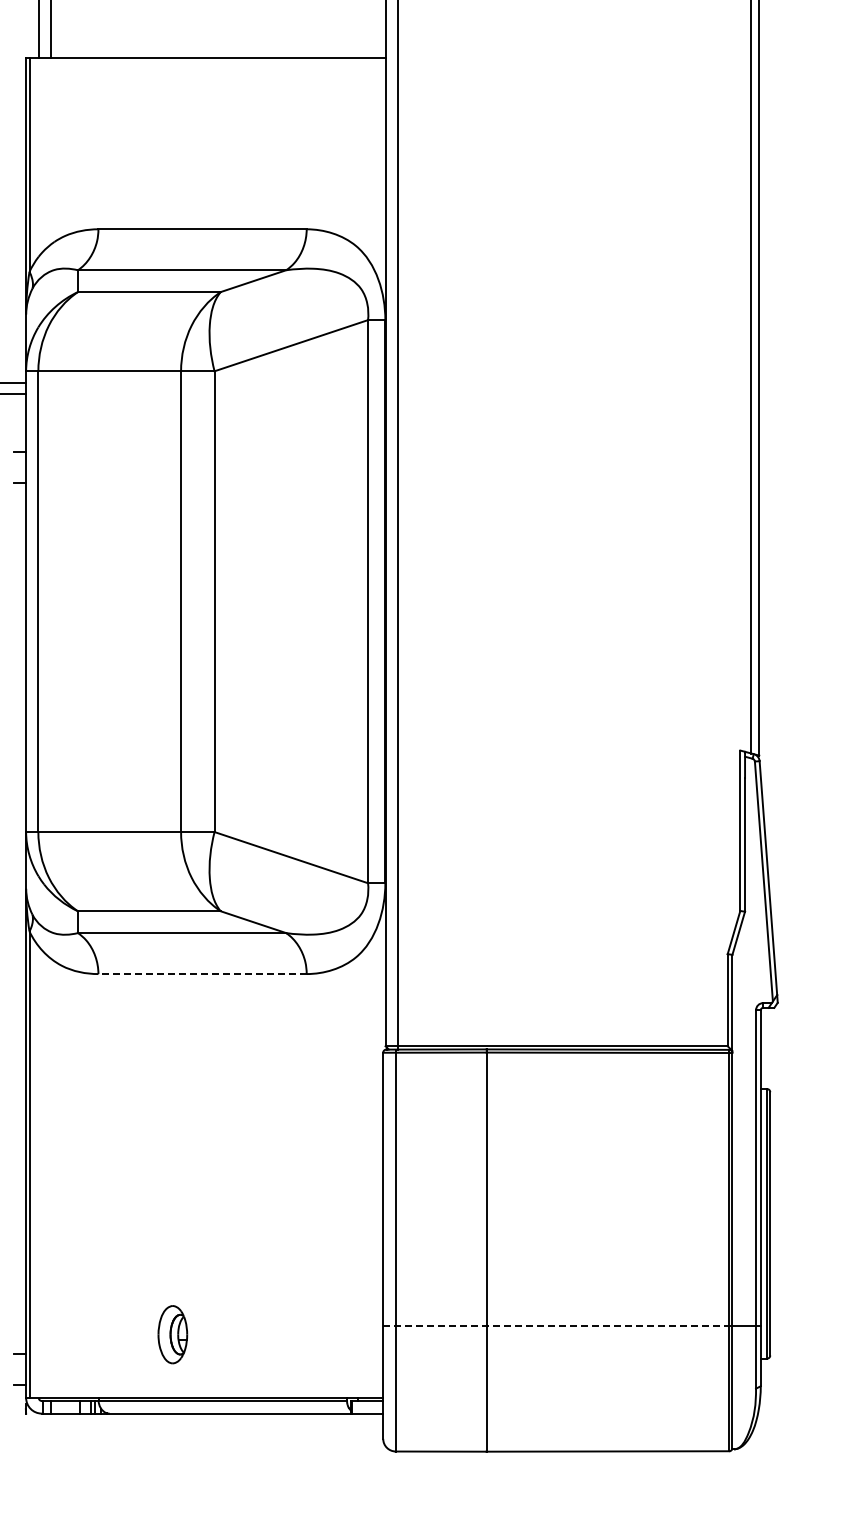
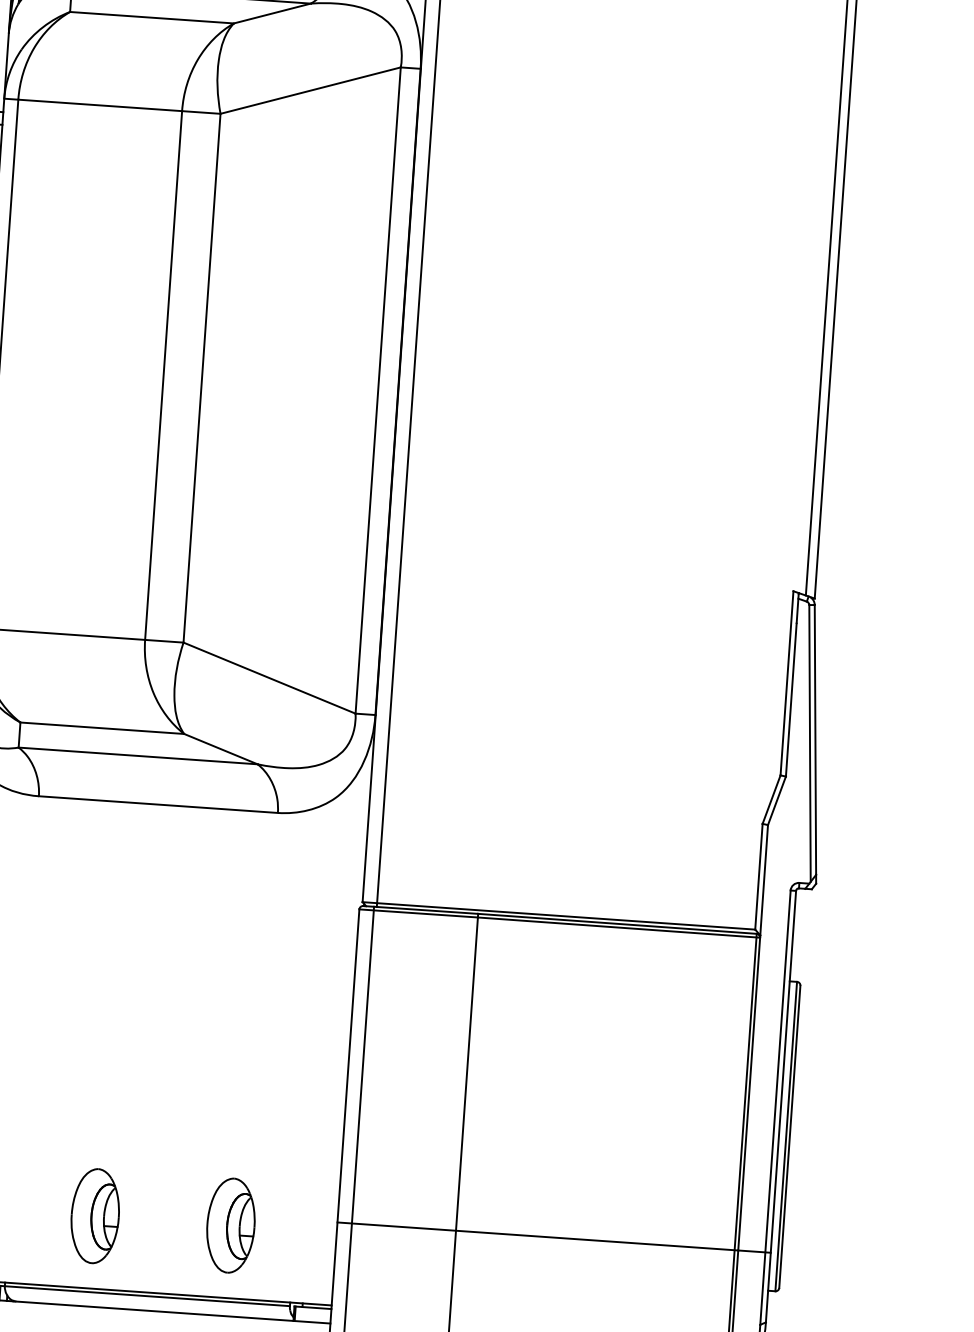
line: (202, 974) -> (158, 805), dashed -> solid
line: (557, 1325) -> (537, 1236), dashed -> solid
part: (172, 1334) -> (94, 1215), size x1.43
part: (290, 1334) -> (230, 1225), added

